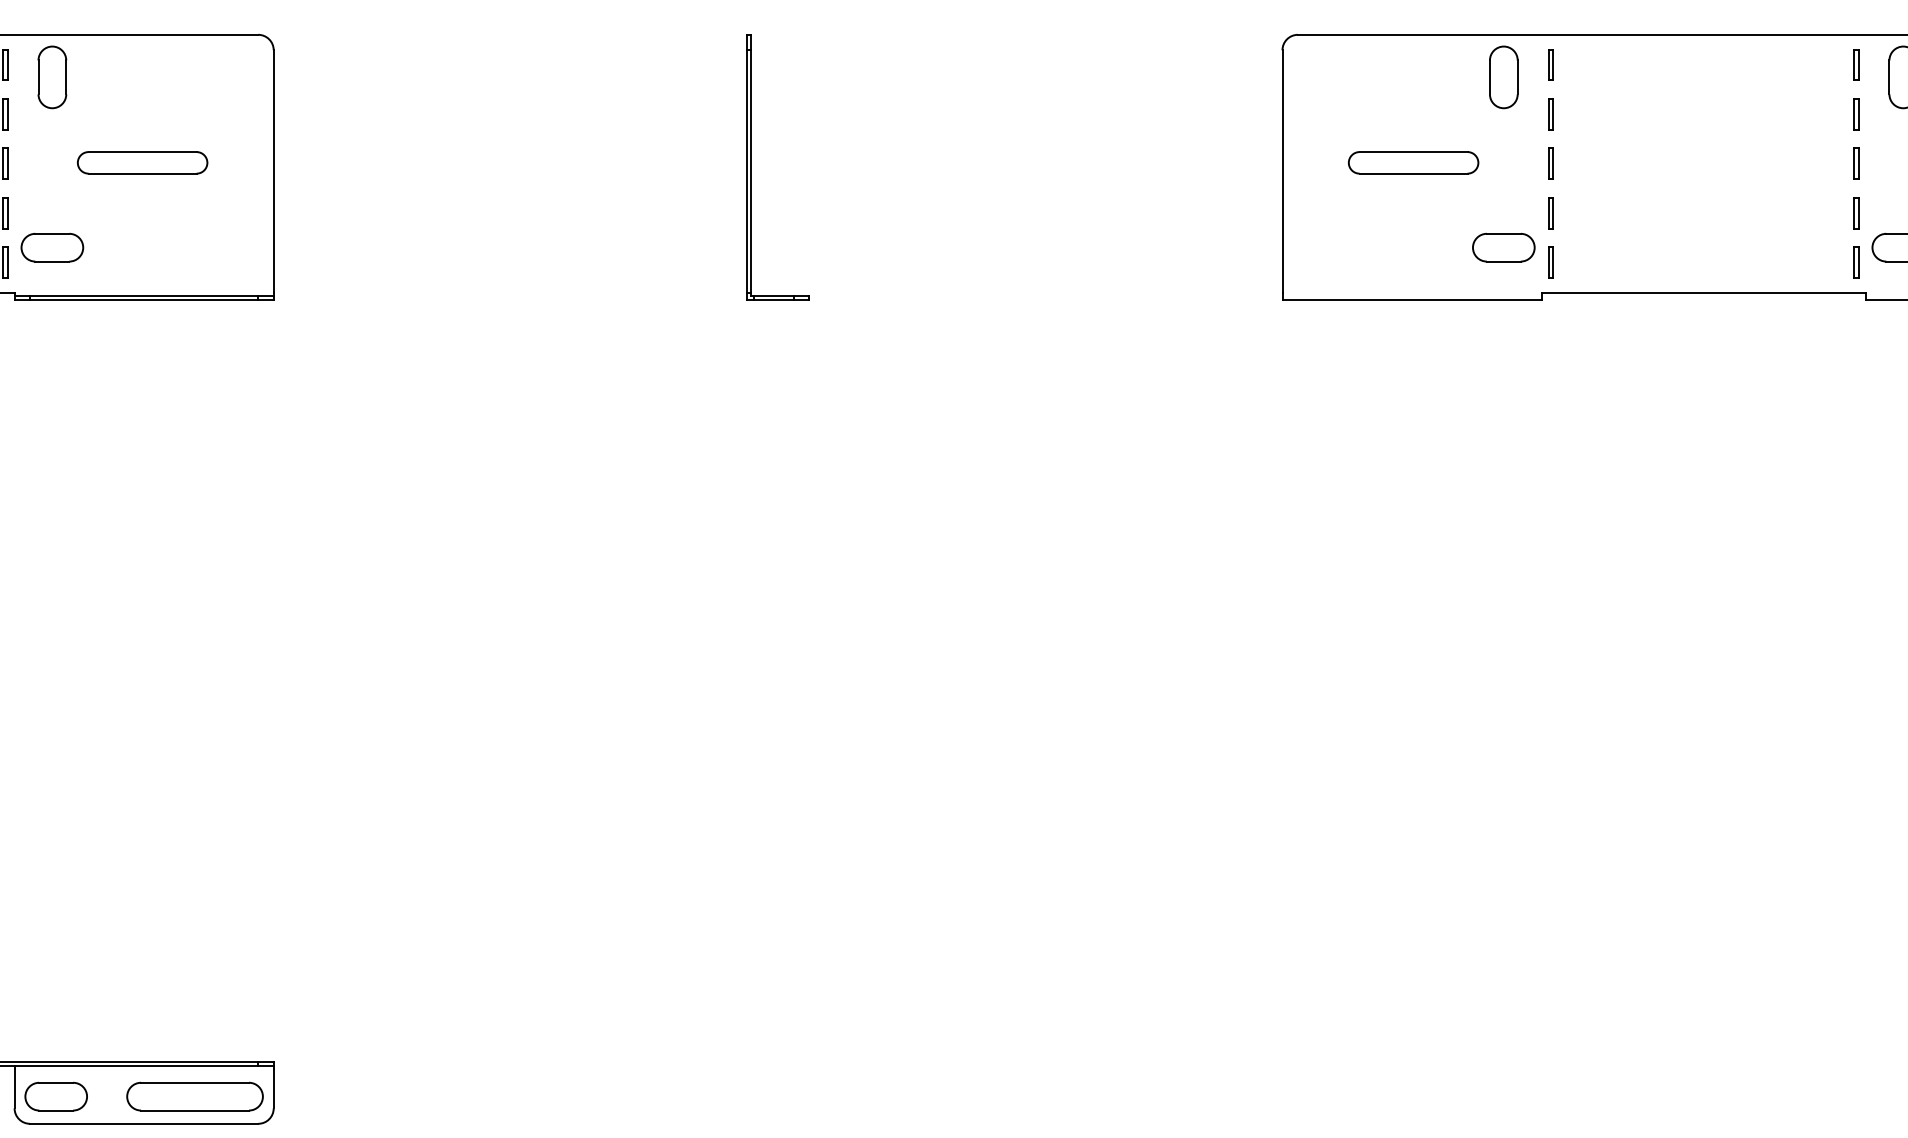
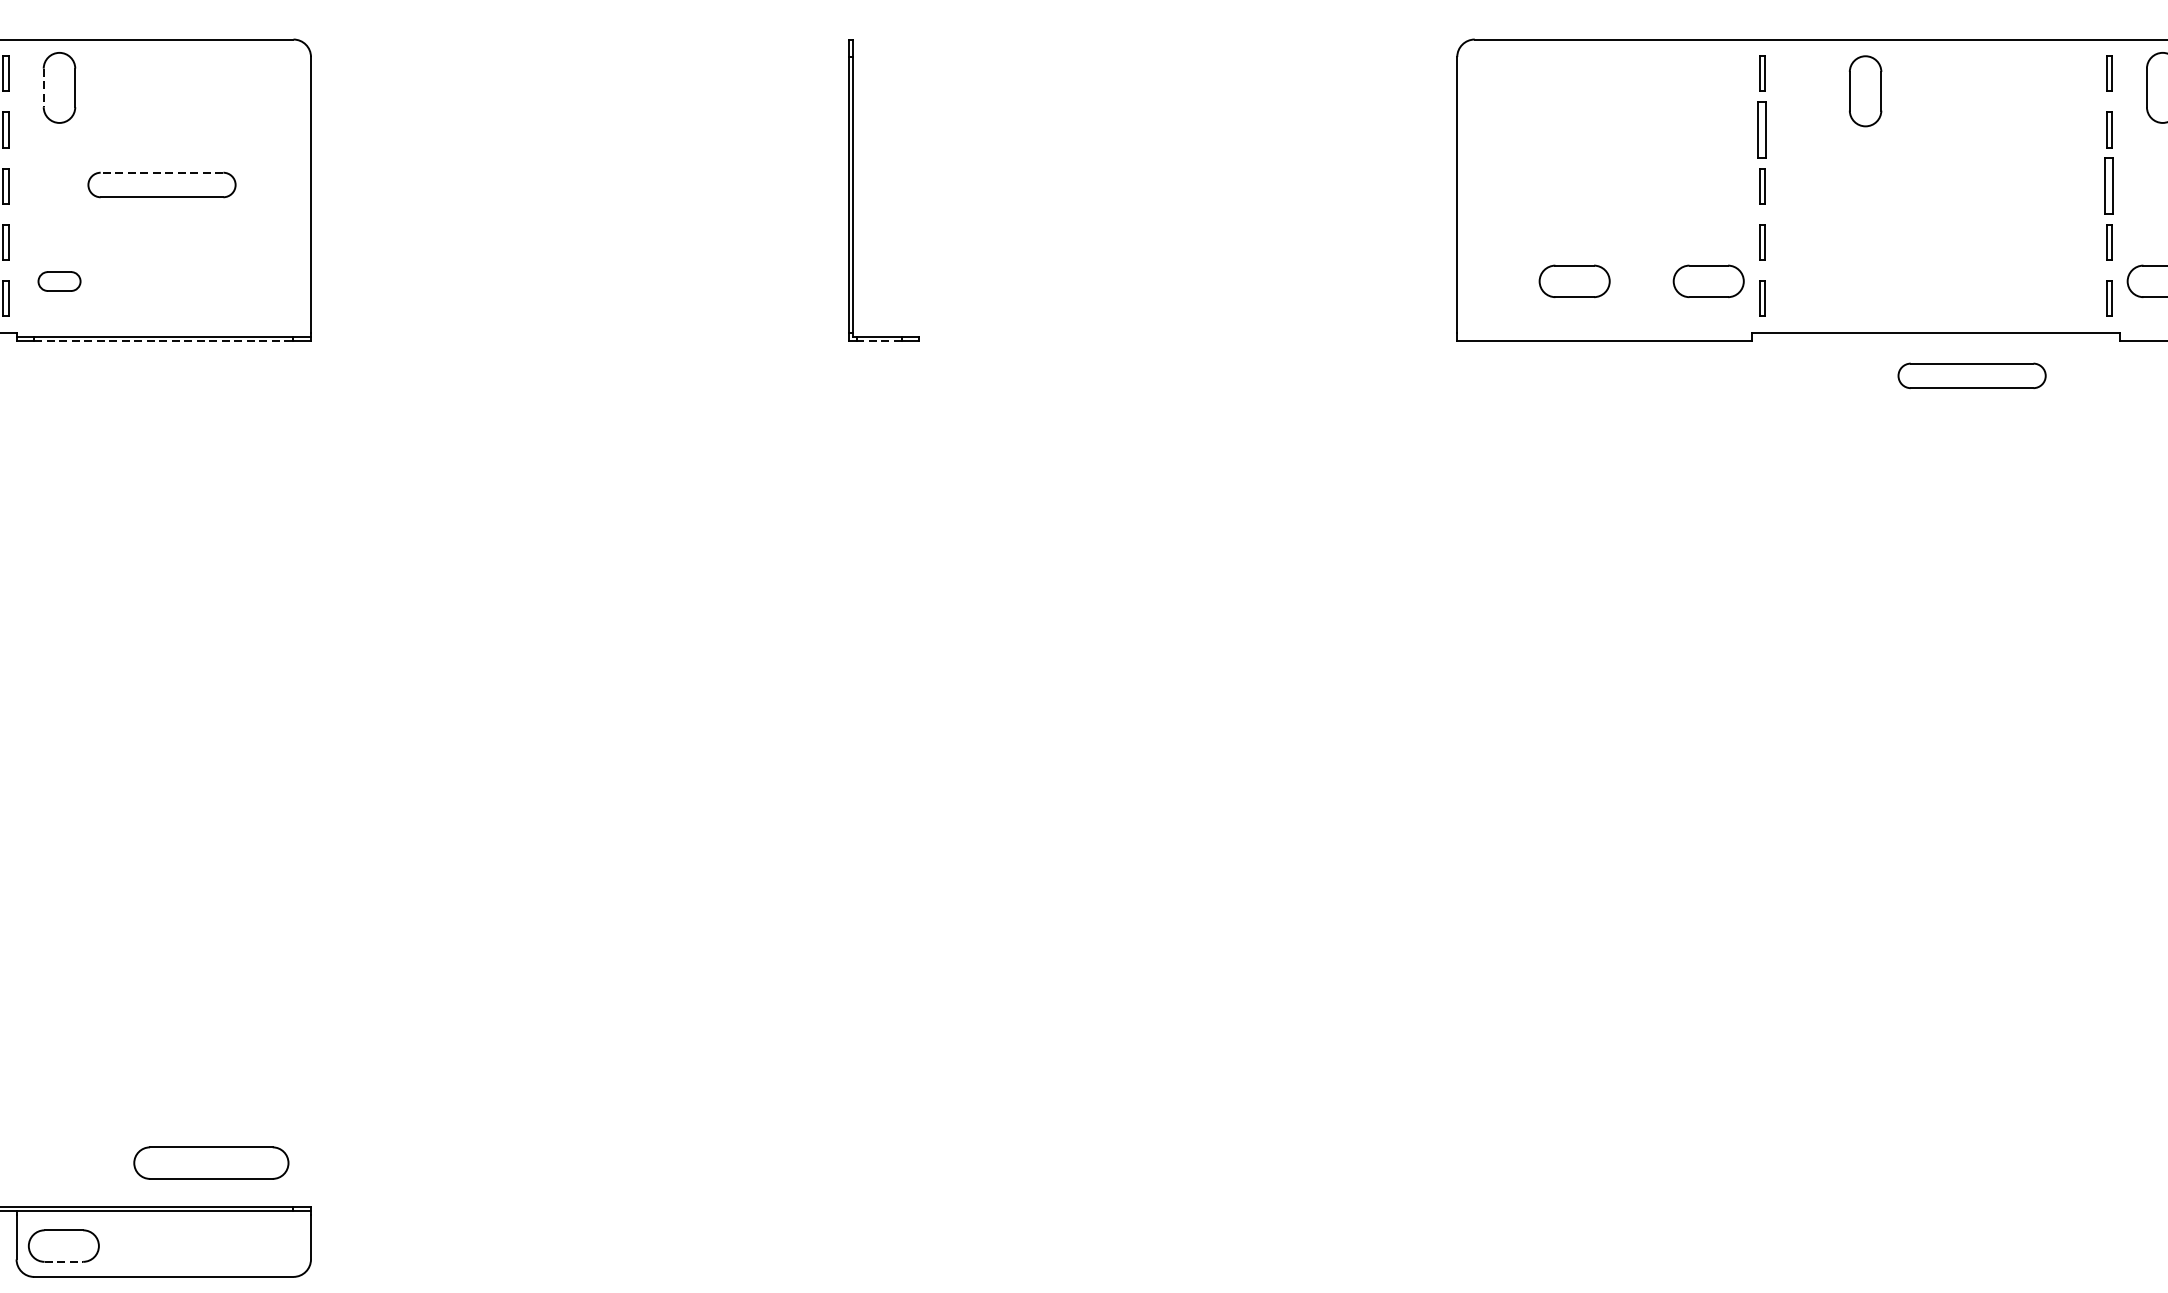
line: (38, 77) -> (43, 88), solid -> dashed
part: (1503, 77) -> (1865, 91), moved
part: (1550, 114) -> (1761, 130), size x1.6
line: (142, 152) -> (161, 173), solid -> dashed
part: (1413, 162) -> (1972, 375), moved
part: (1856, 163) -> (2109, 185), size x1.6
part: (52, 247) -> (59, 281), size x0.6
part: (1385, 247) -> (1574, 281), added
line: (144, 300) -> (164, 341), solid -> dashed
line: (773, 300) -> (878, 341), solid -> dashed
part: (194, 1096) -> (210, 1162), moved
line: (56, 1110) -> (64, 1261), solid -> dashed

